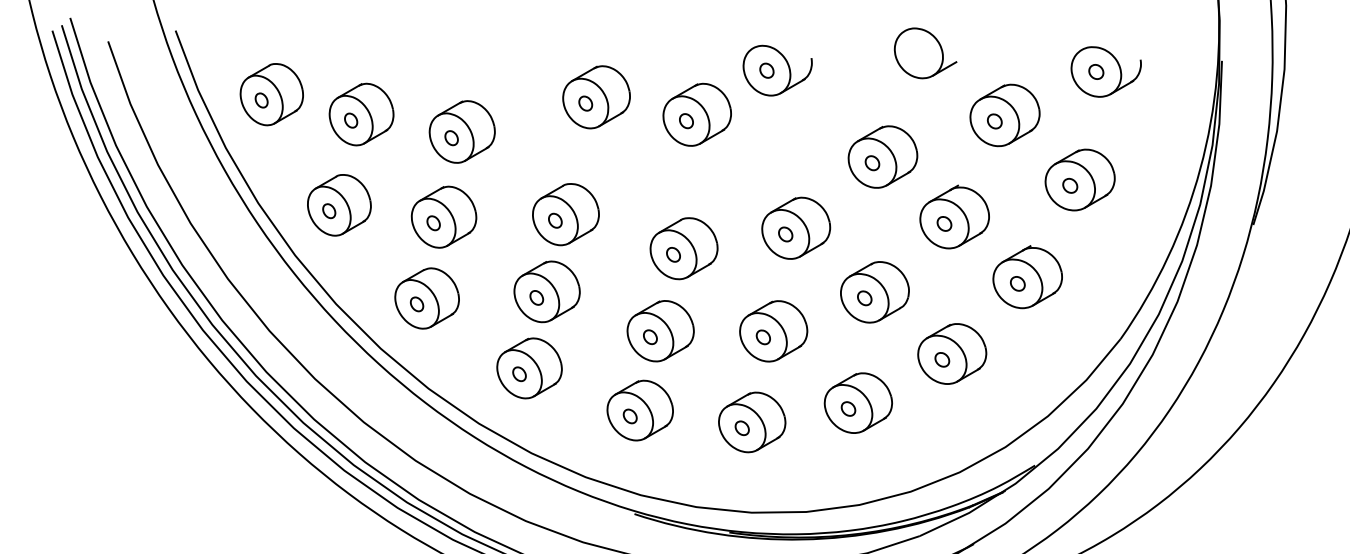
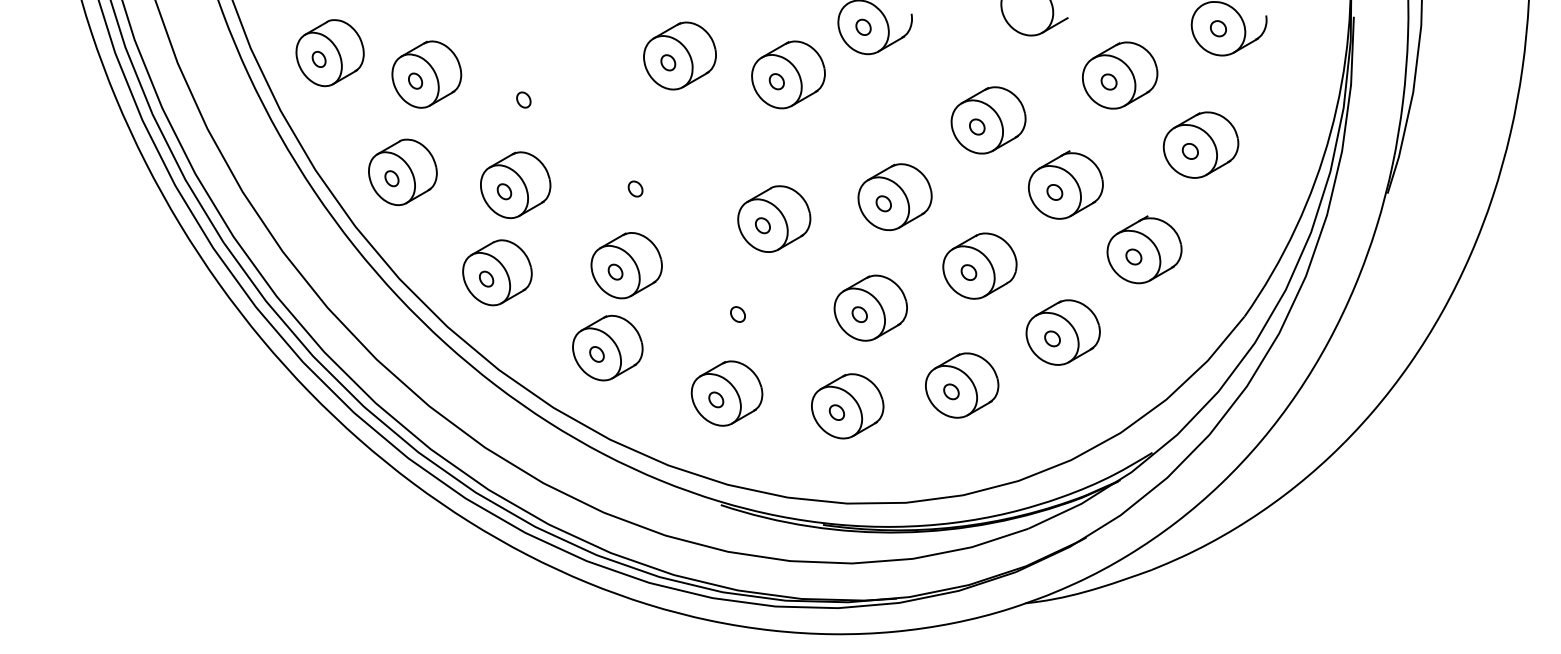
part: (462, 132) -> (535, 93), removed
part: (565, 214) -> (646, 182), removed
part: (660, 330) -> (748, 307), removed

